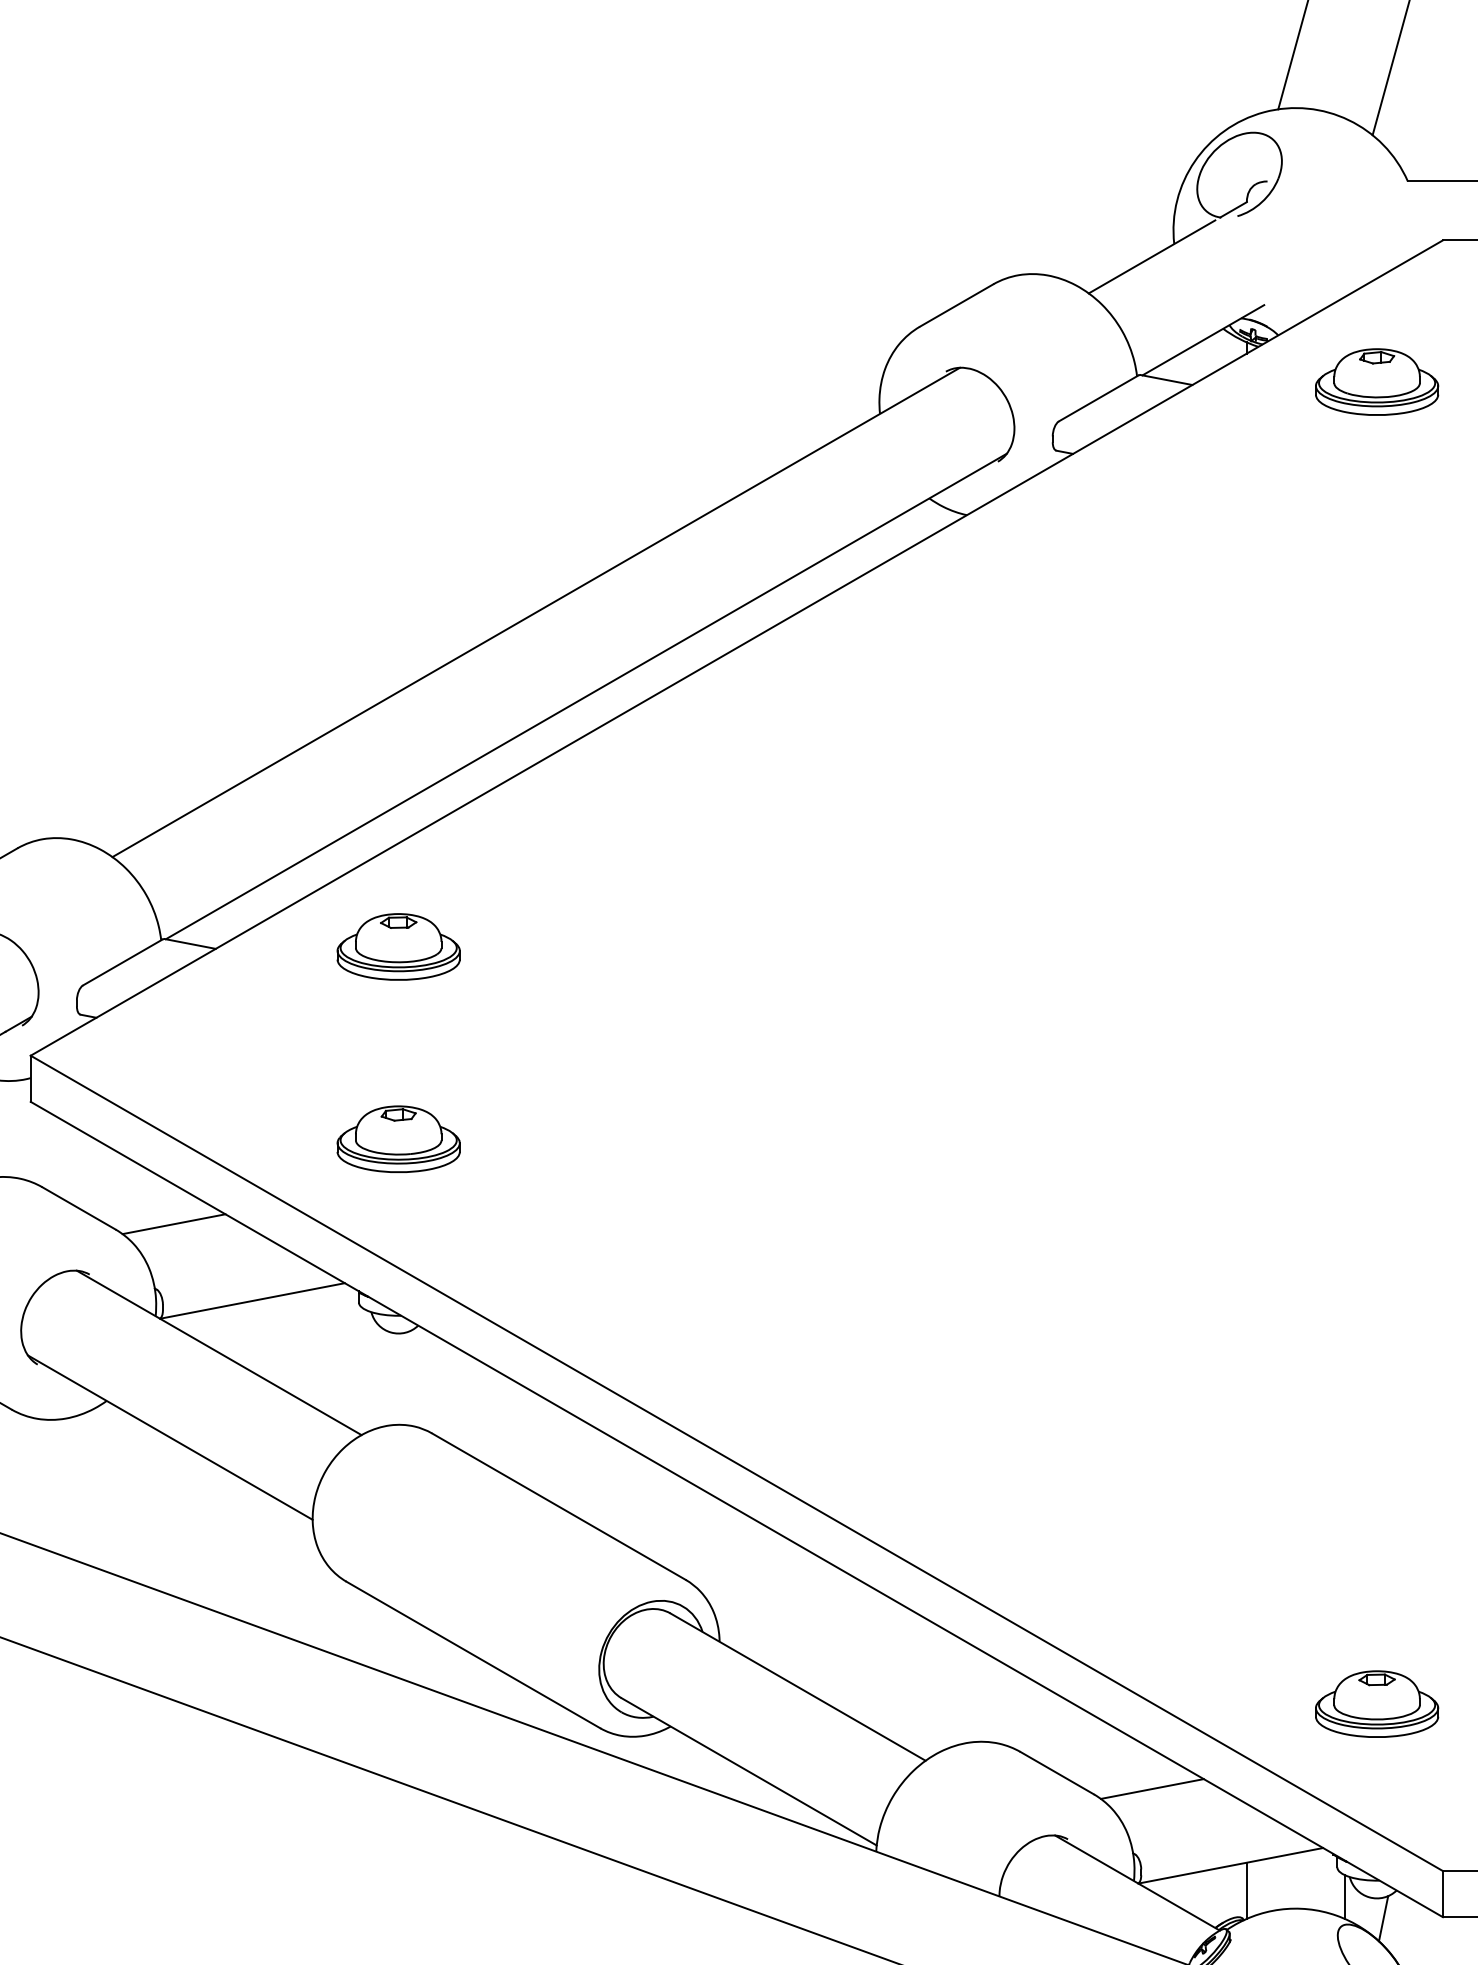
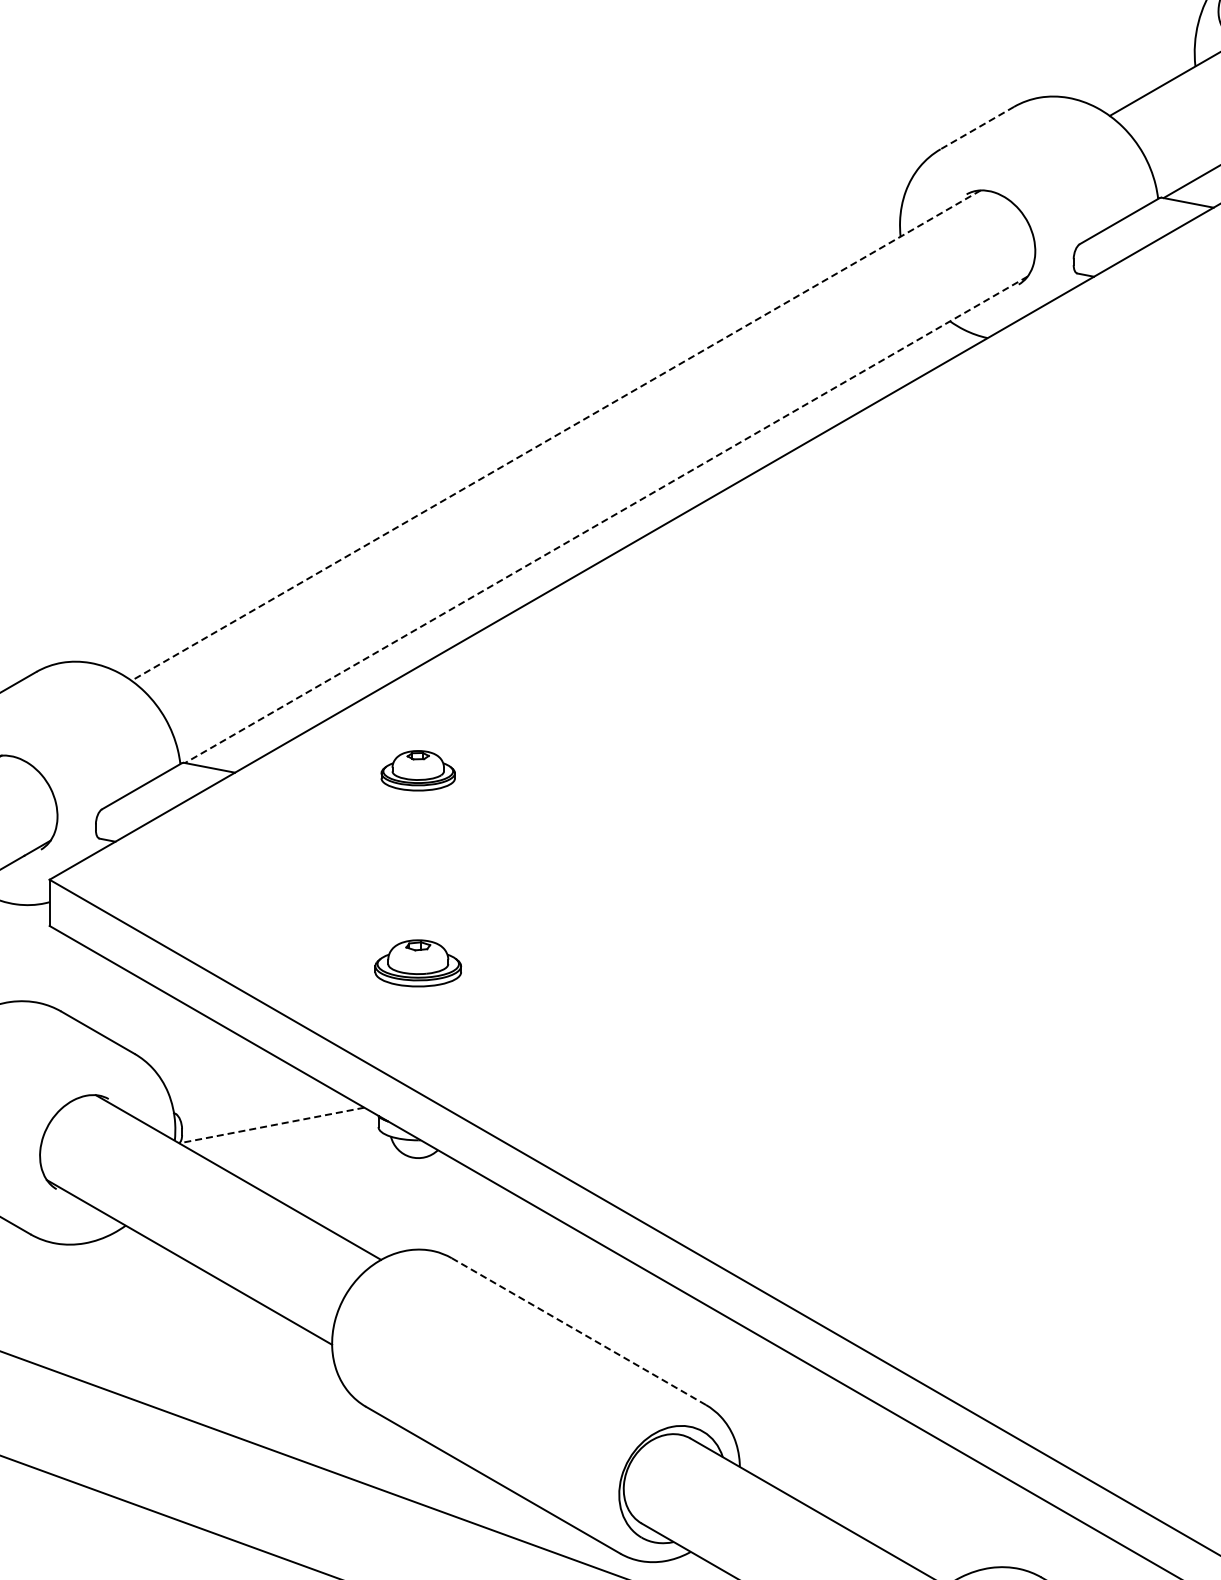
line: (956, 305) -> (977, 128), solid -> dashed
line: (535, 612) -> (555, 435), solid -> dashed
line: (586, 696) -> (606, 519), solid -> dashed
part: (398, 946) -> (418, 770), size x0.6
part: (398, 1138) -> (418, 962), size x0.7
line: (173, 1224) -> (192, 1048), removed
line: (251, 1301) -> (270, 1126), solid -> dashed
line: (558, 1506) -> (578, 1331), solid -> dashed

